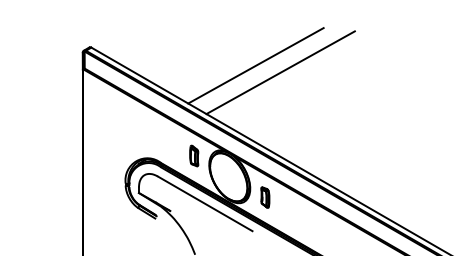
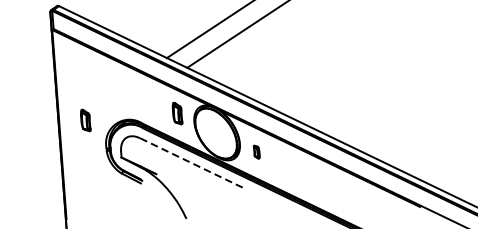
part: (108, 155) -> (86, 119), added
part: (265, 197) -> (256, 152), size x0.6
line: (205, 203) -> (193, 163), solid -> dashed

